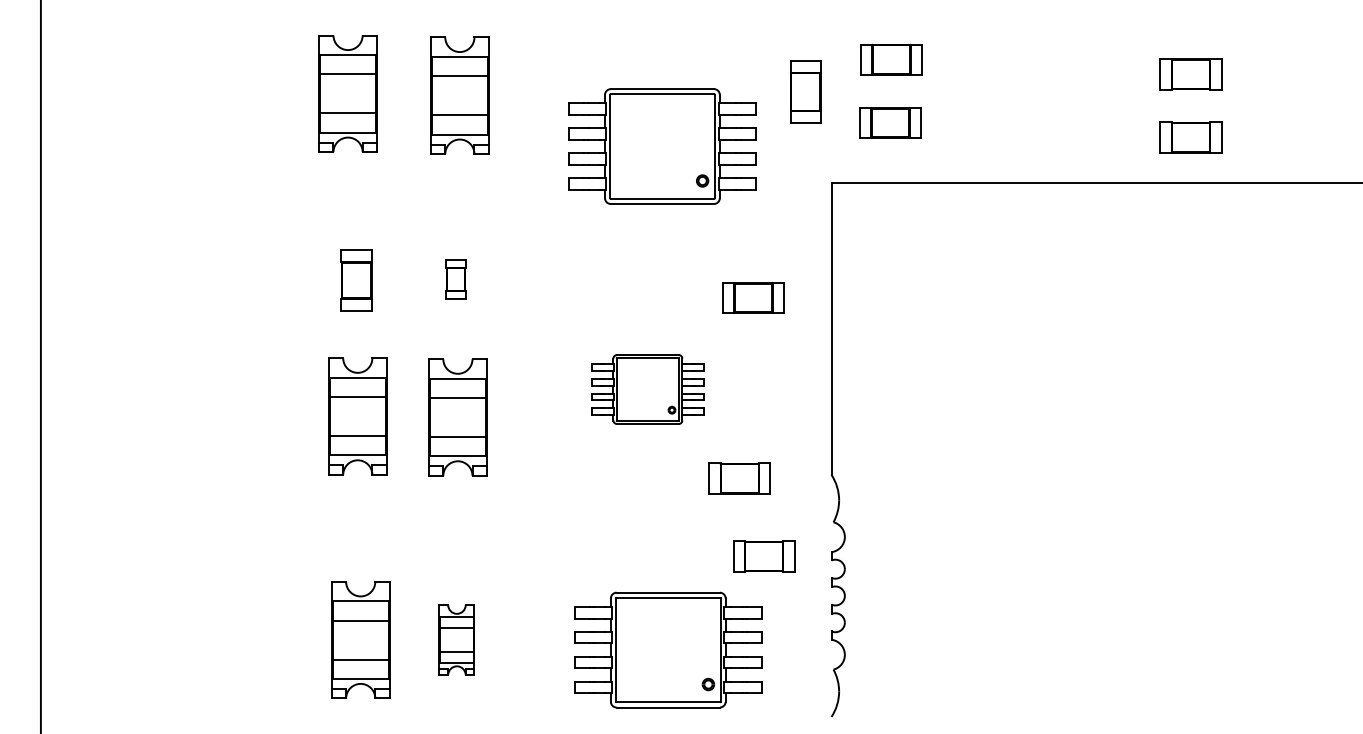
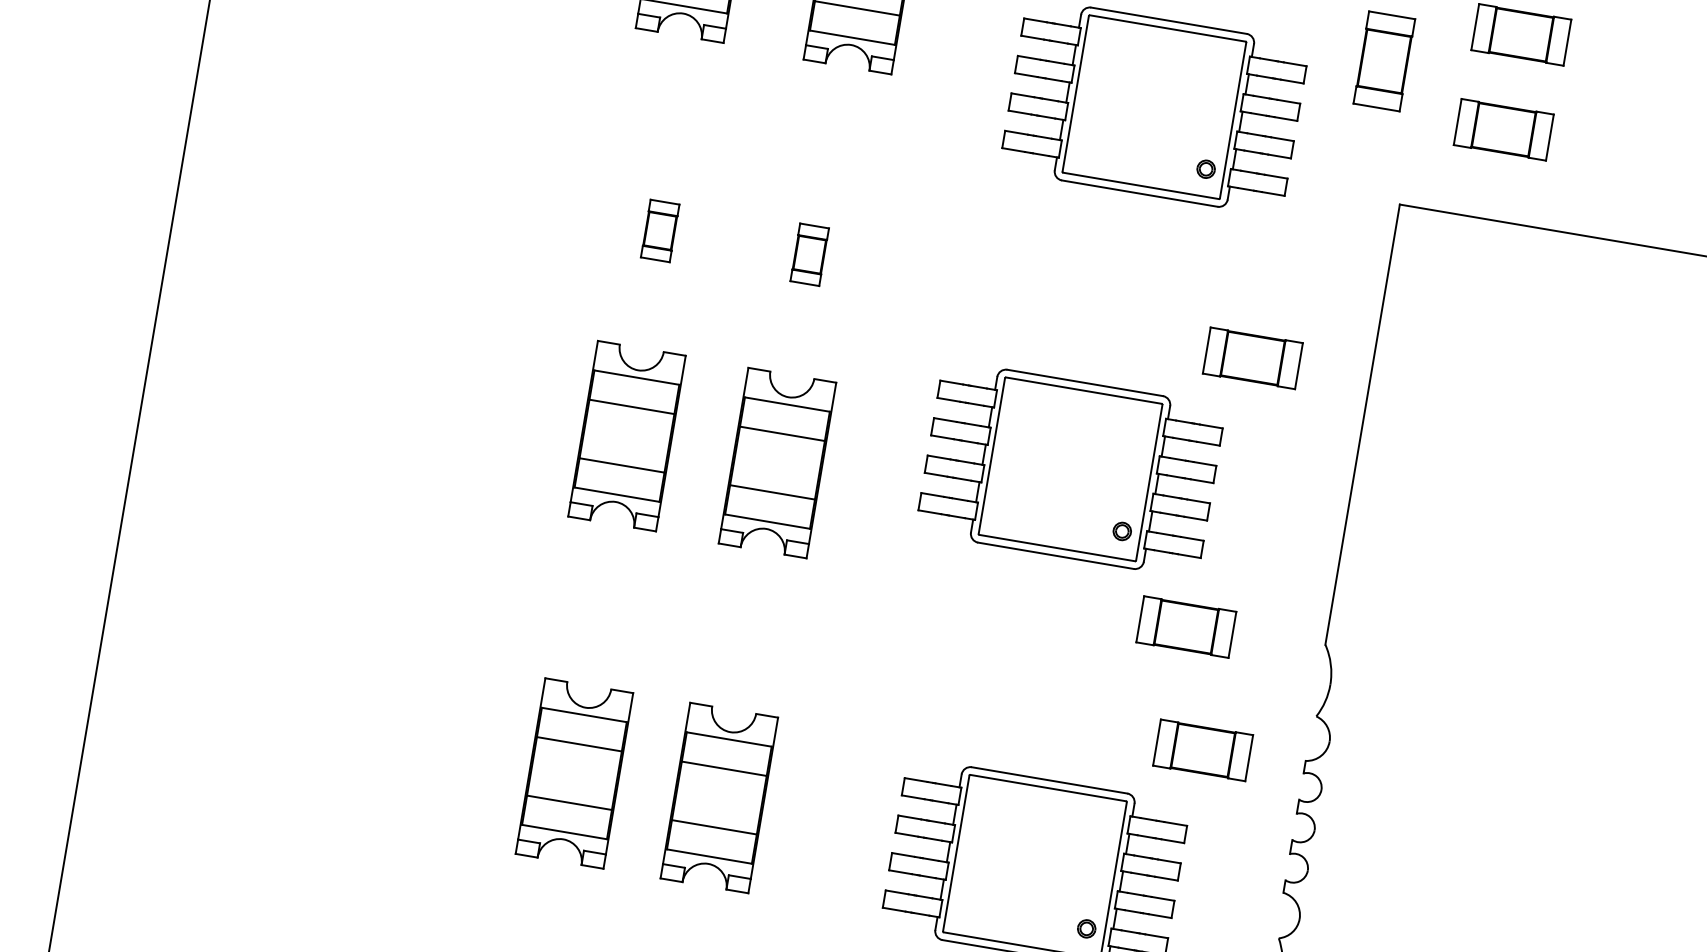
part: (356, 280) -> (659, 230), size x0.62
part: (647, 389) -> (1070, 469), size x1.67
part: (456, 639) -> (718, 796), size x1.67

